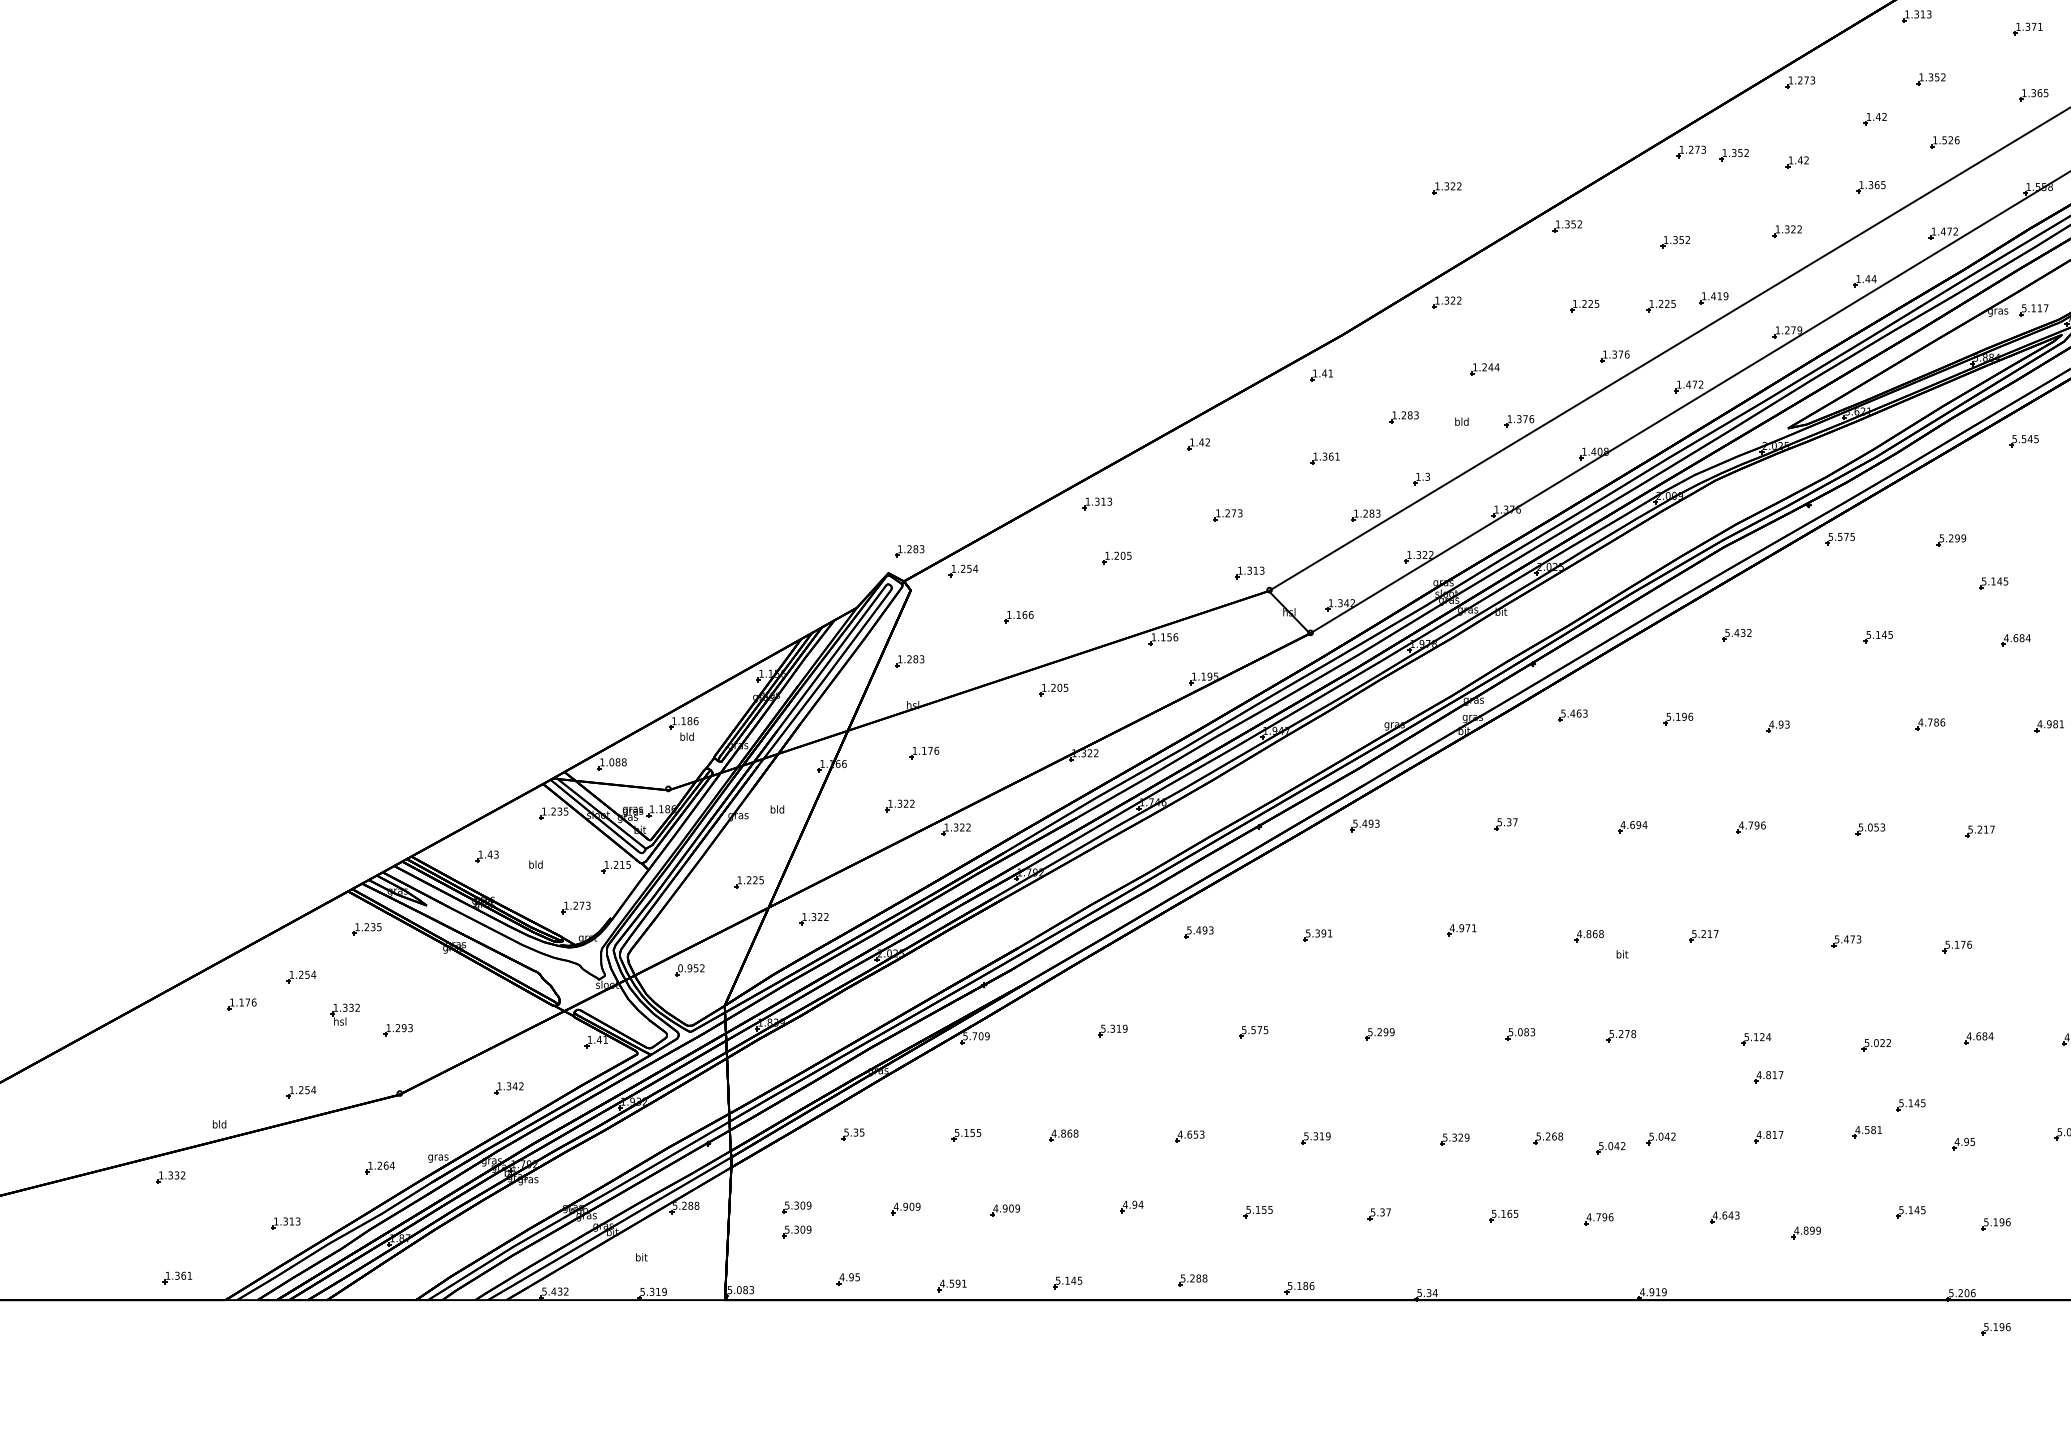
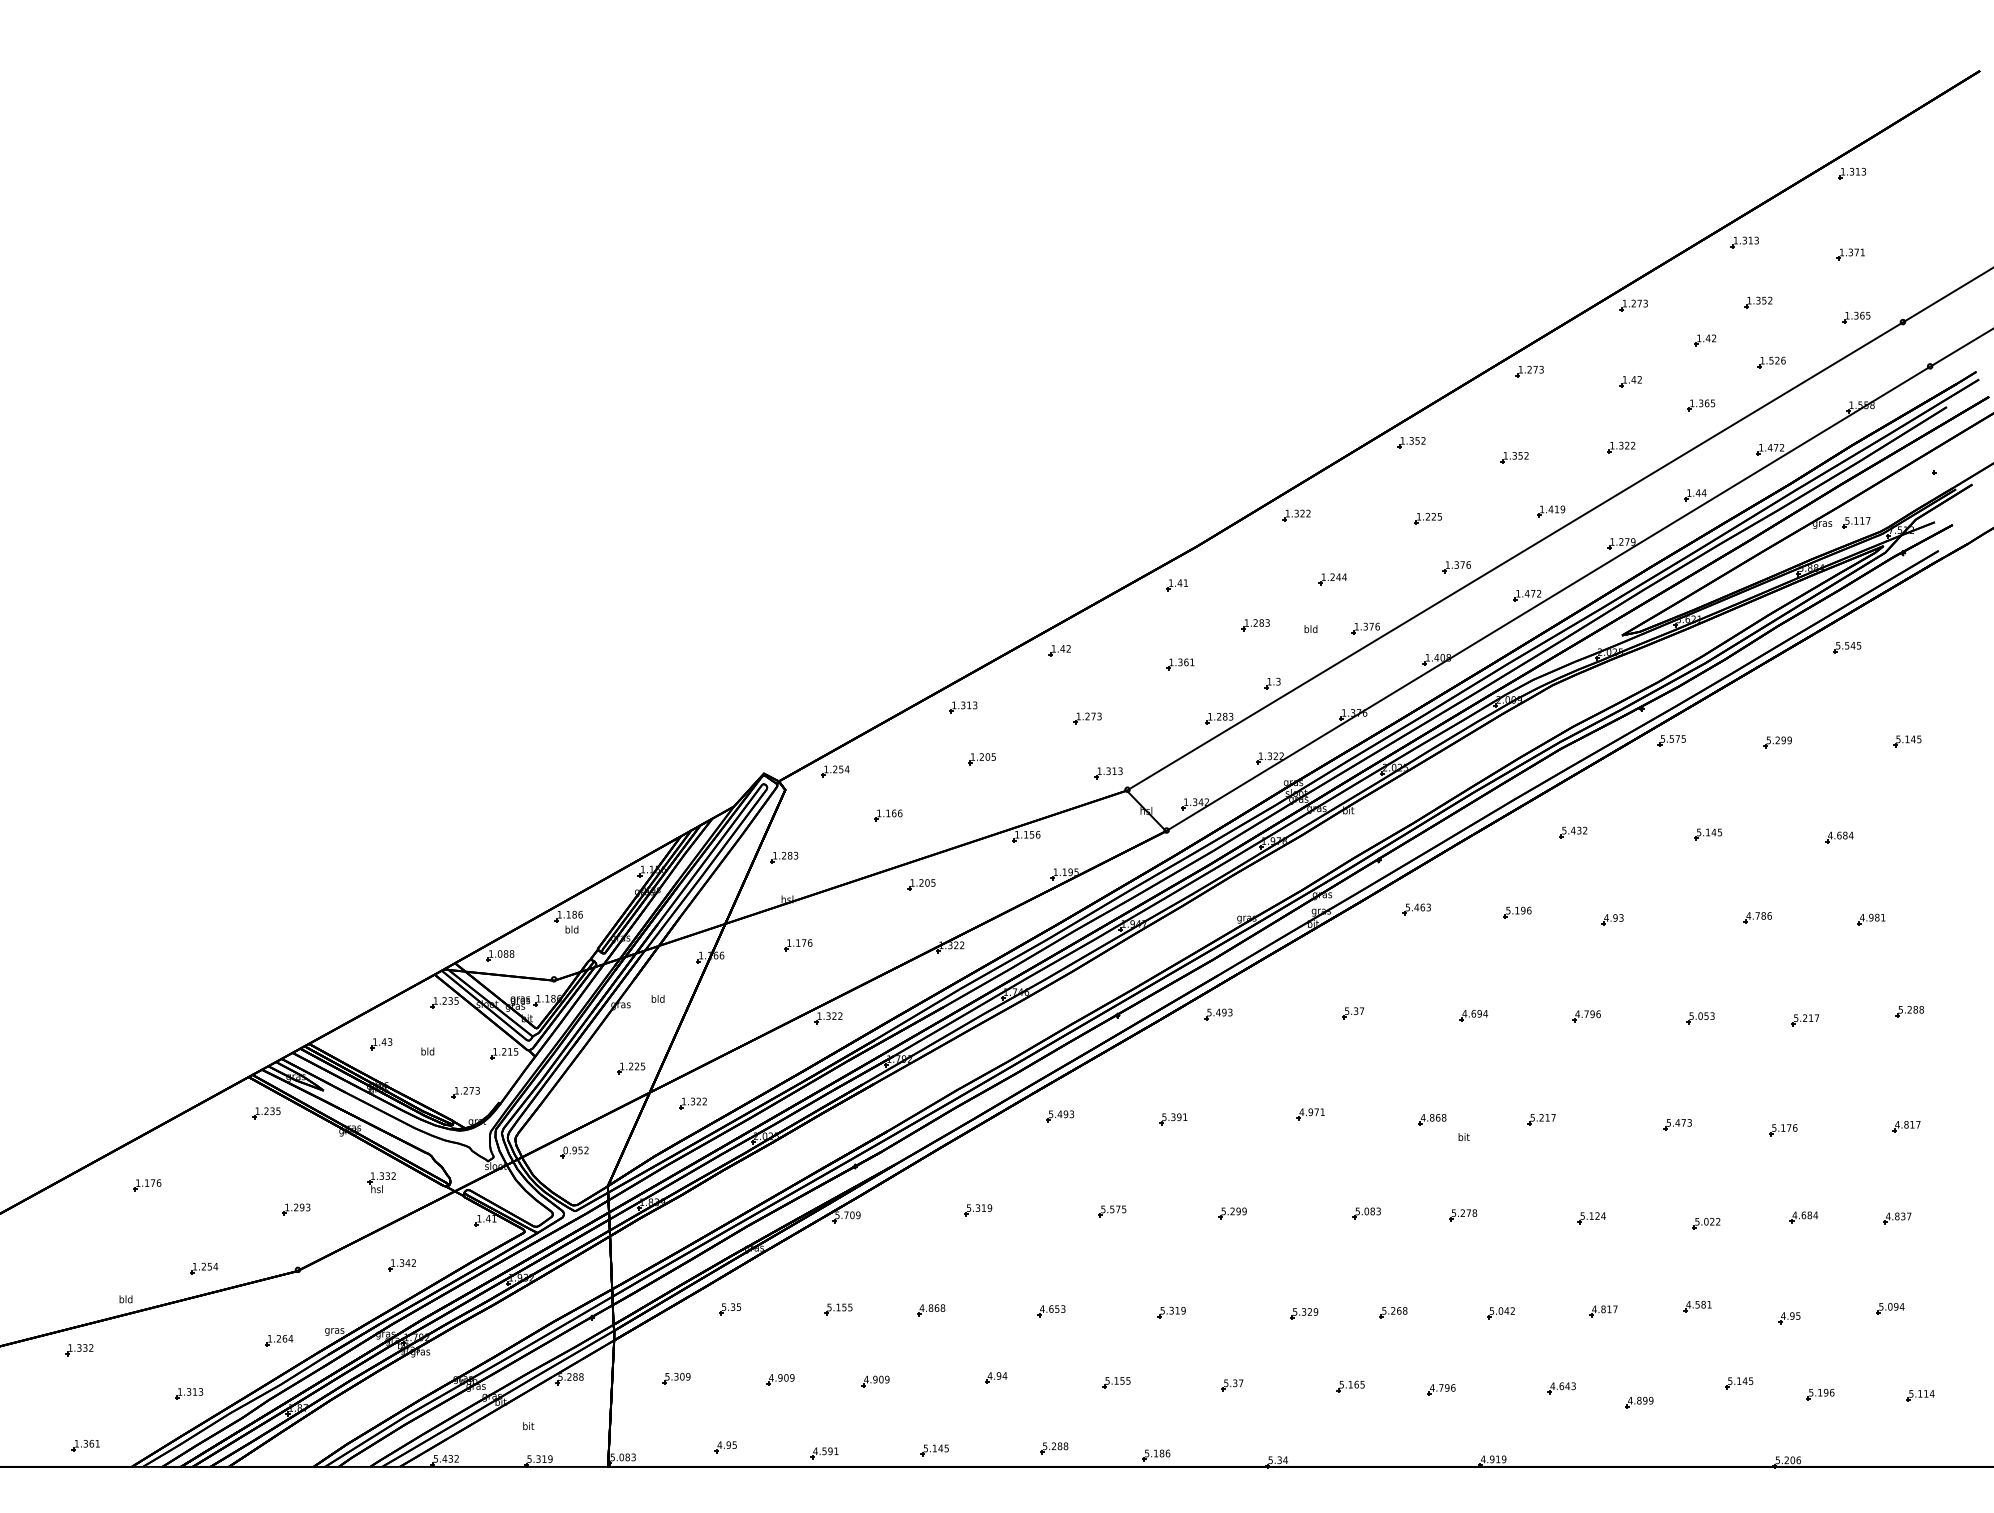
part: (1733, 154) -> (1570, 374), removed
part: (1446, 188) -> (1296, 406), removed
part: (1660, 305) -> (1500, 518), removed
part: (909, 551) -> (784, 752), removed
part: (1993, 583) -> (1818, 783), removed
part: (899, 805) -> (774, 995), removed
part: (301, 976) -> (204, 1158), removed
part: (344, 1014) -> (381, 1182), moved
part: (1768, 1077) -> (1603, 1254), removed
part: (1911, 1105) -> (1739, 1281), removed
part: (1610, 1148) -> (1452, 1322), removed
part: (796, 1231) -> (676, 1401), removed
part: (1996, 1328) -> (1820, 1494), removed

